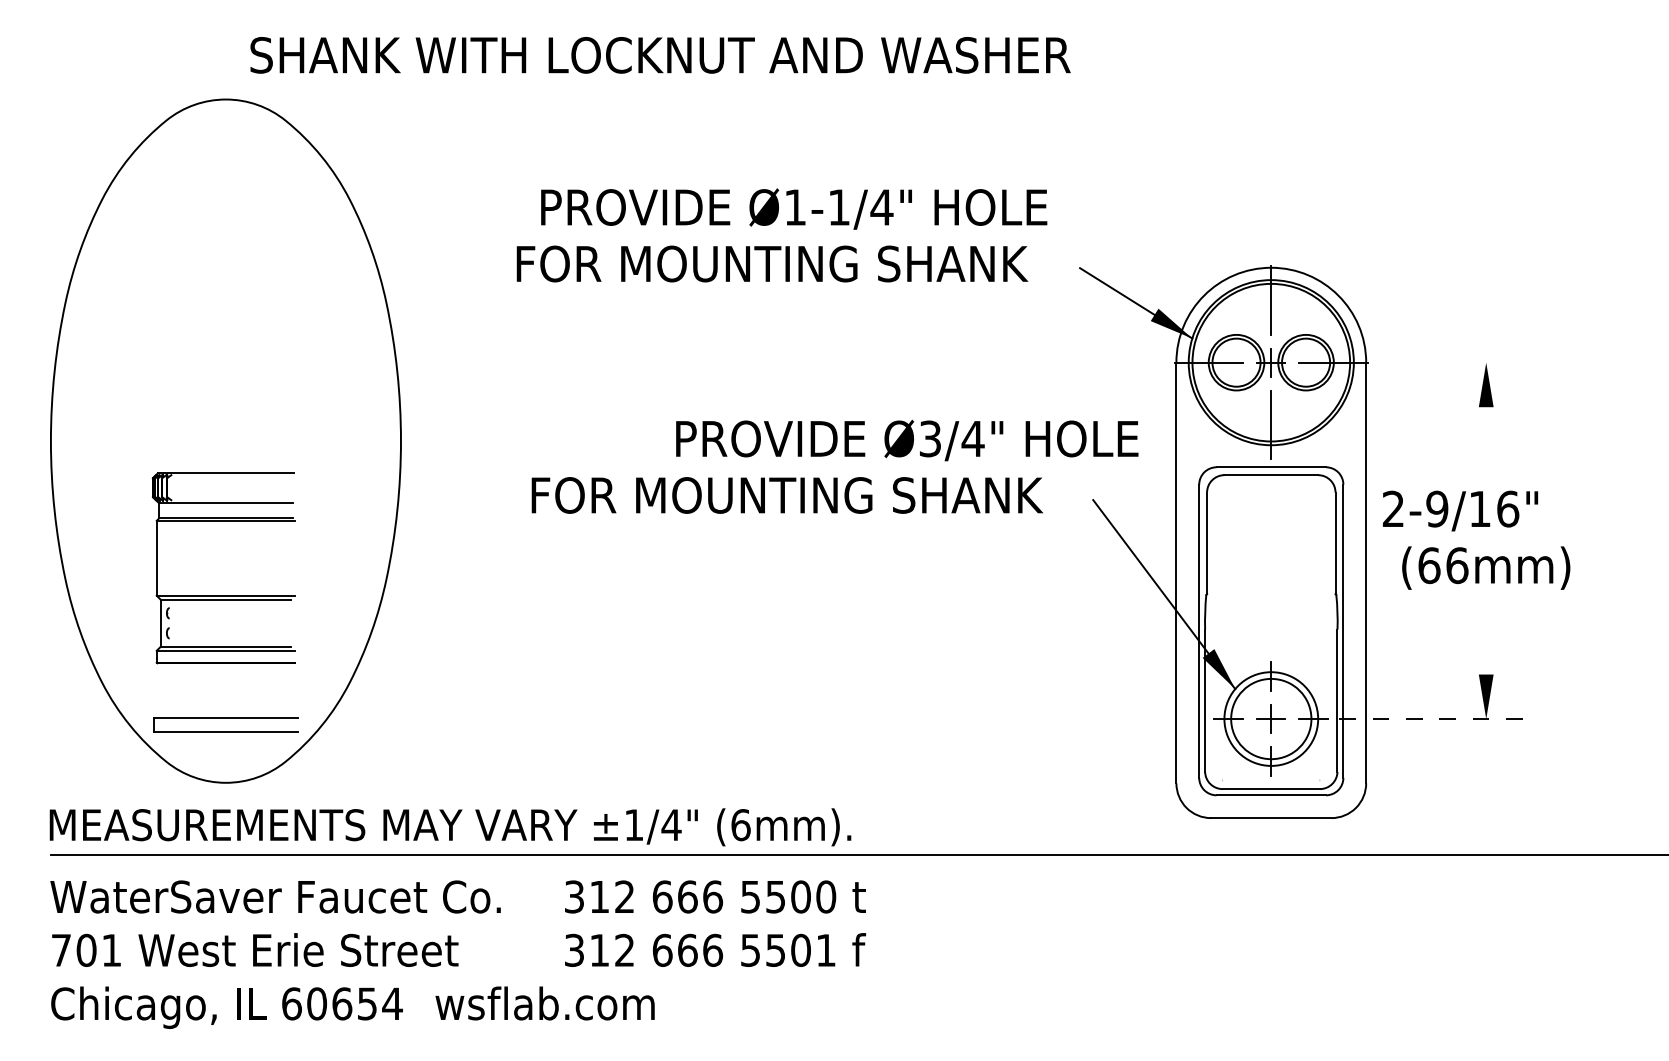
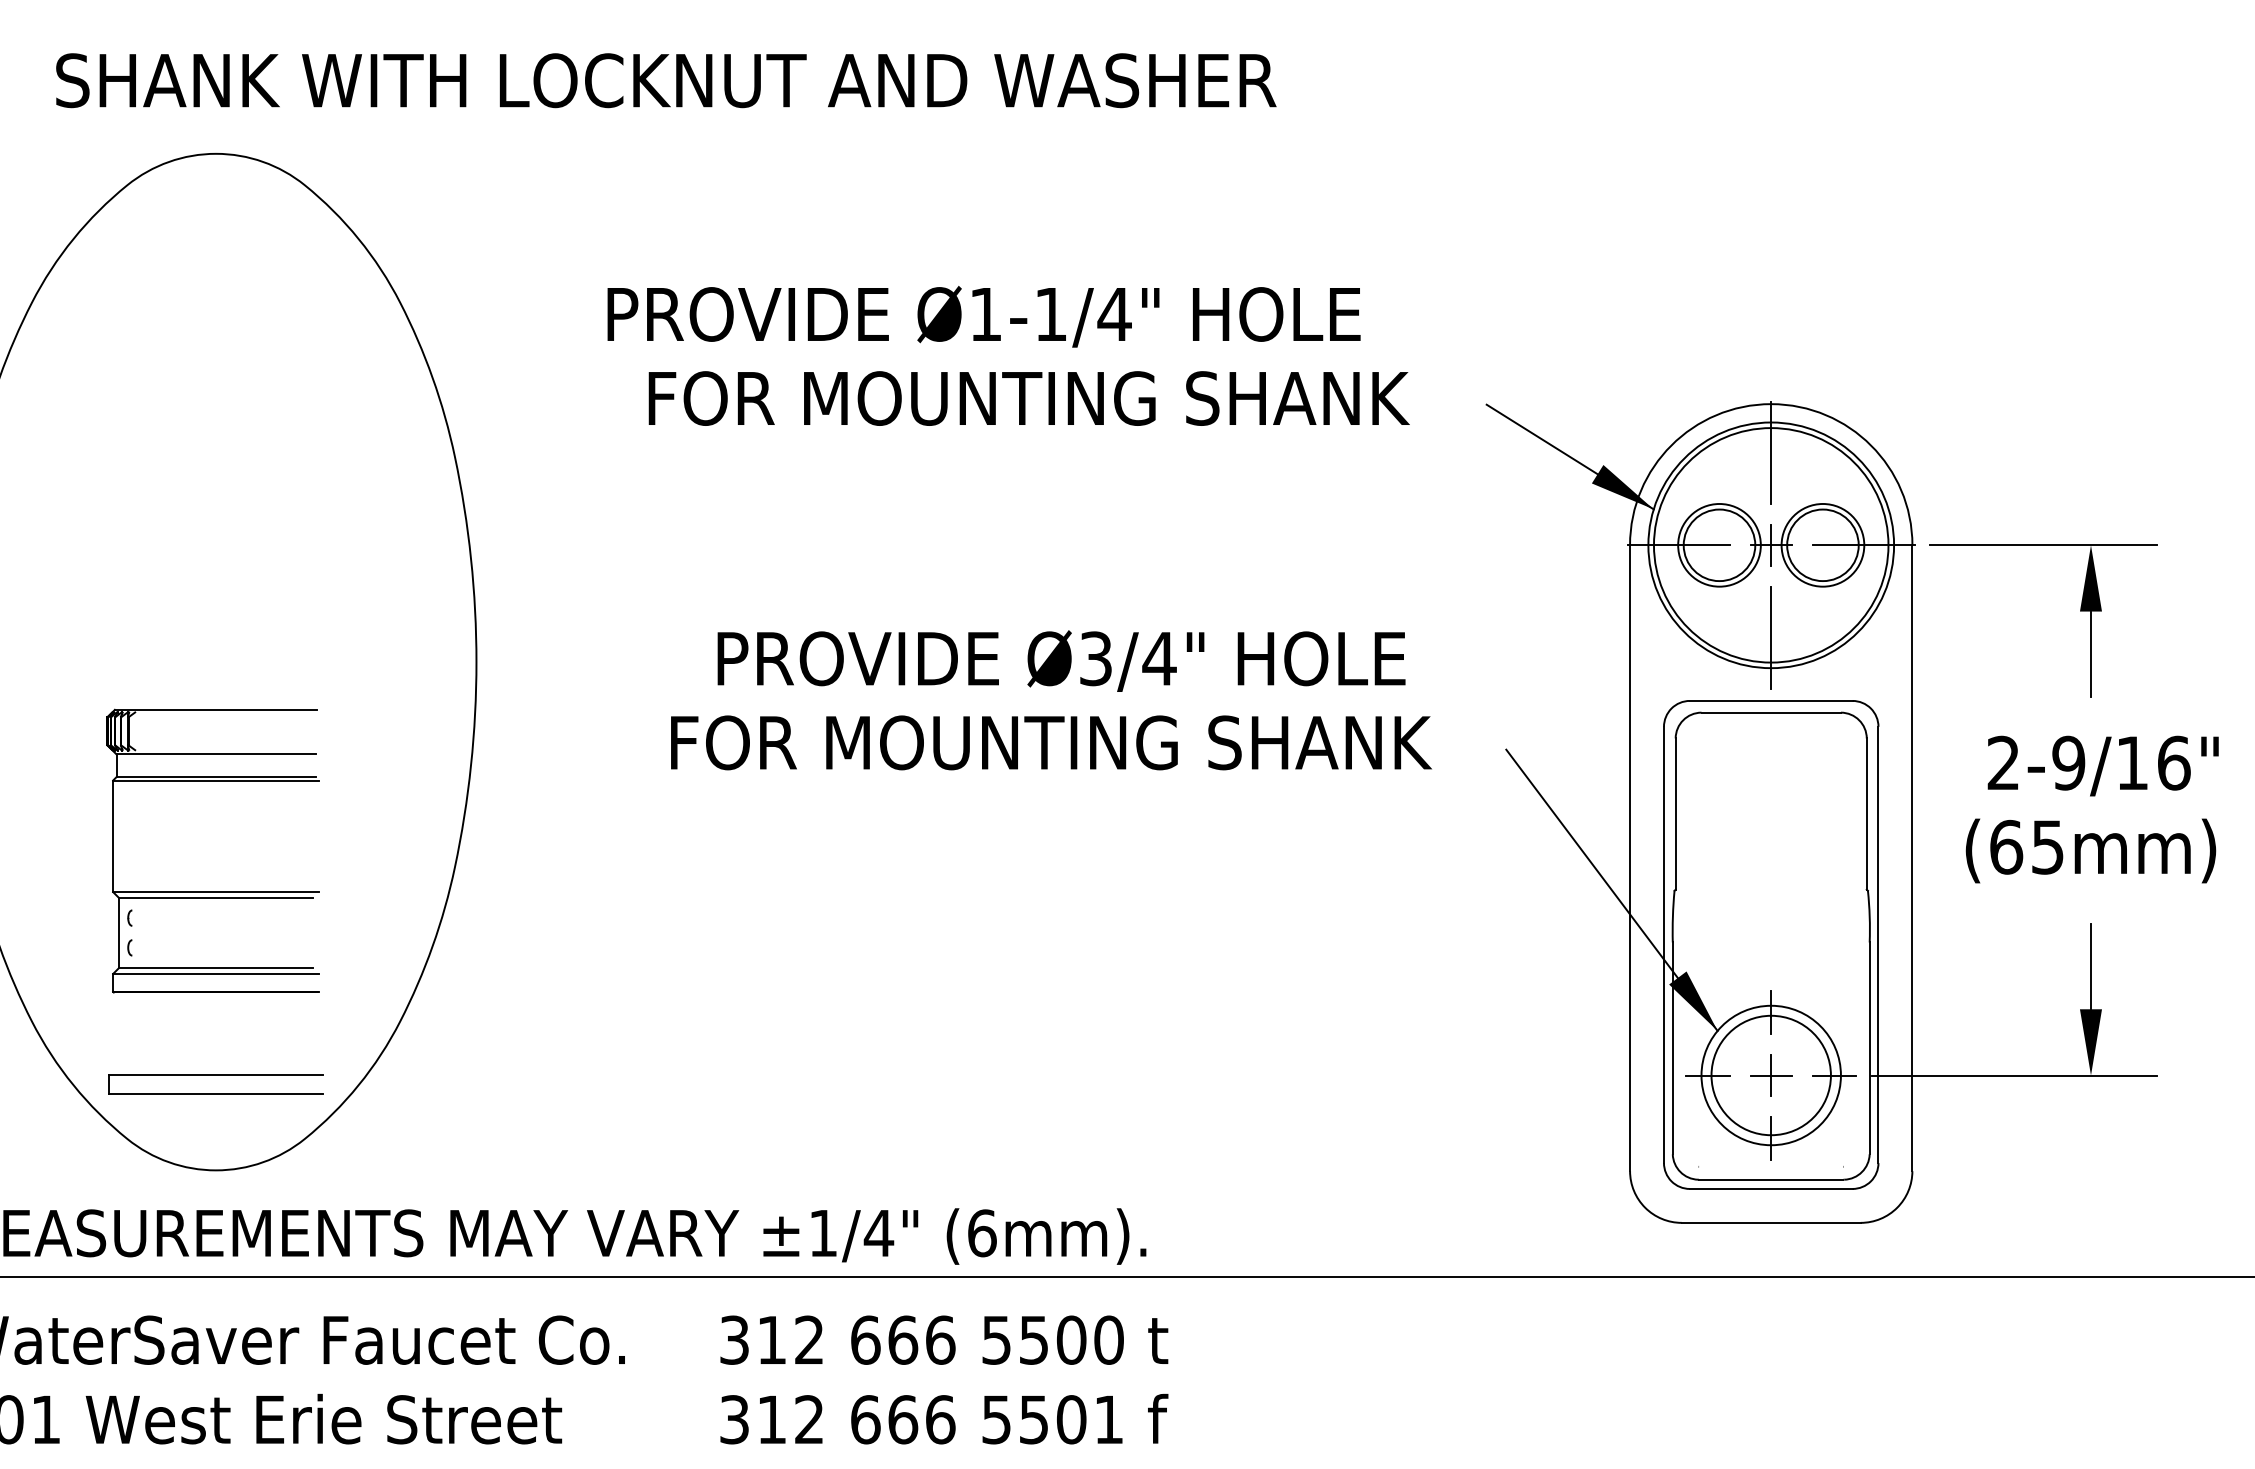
text: (660, 55) -> (666, 80), moved
text: (794, 208) -> (984, 315), moved
line: (1453, 362) -> (2042, 545), added
line: (1486, 435) -> (2091, 653), added
text: (907, 440) -> (1061, 661), moved
text: (1460, 510) -> (2103, 765), moved
text: (1457, 565) -> (2048, 847), (66mm) -> (65mm)
line: (1486, 645) -> (2091, 966), added
line: (1435, 719) -> (2015, 1076), dashed -> solid

